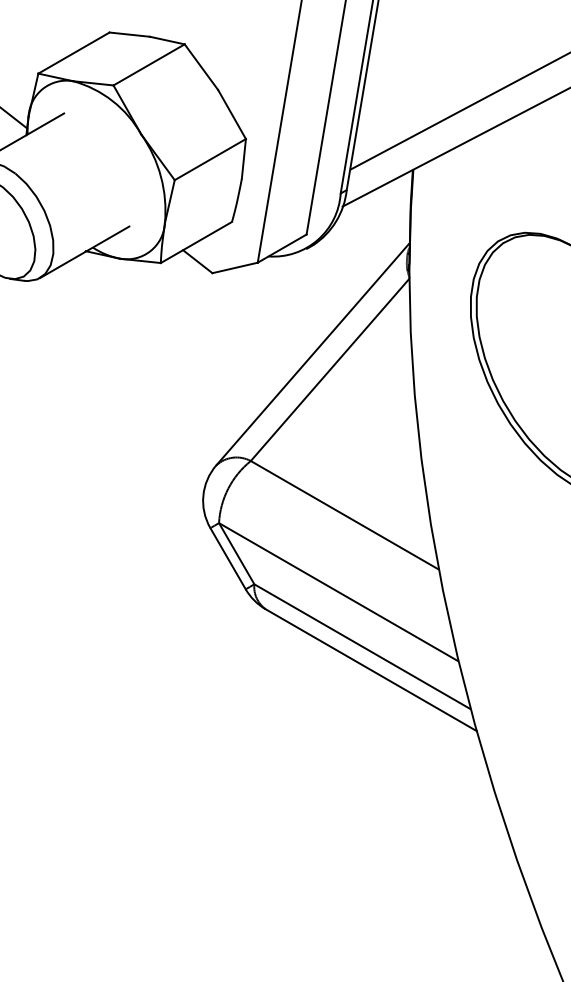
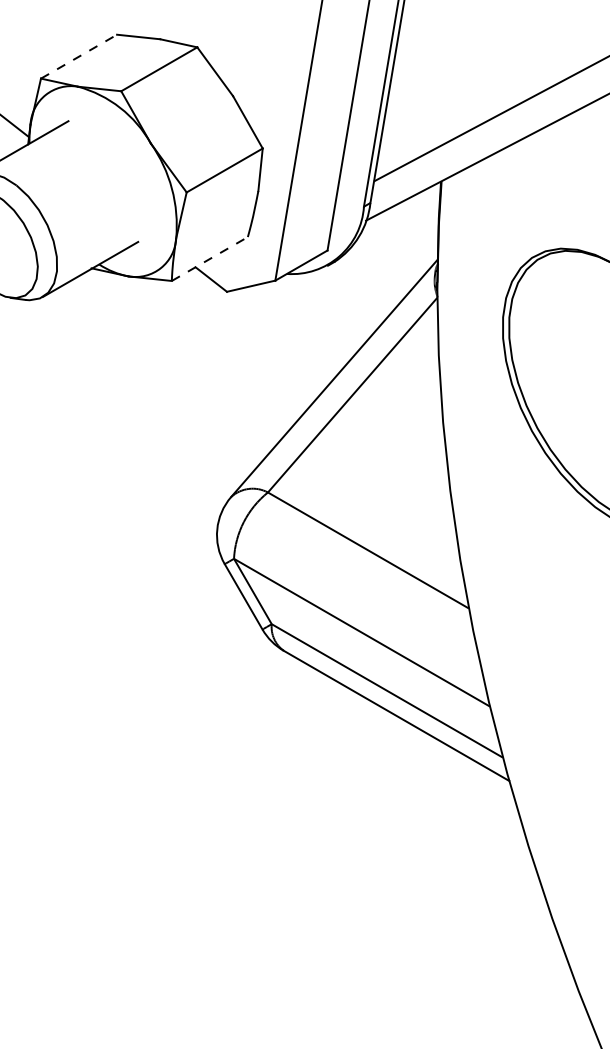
line: (74, 52) -> (79, 56), solid -> dashed
line: (196, 242) -> (209, 259), solid -> dashed

